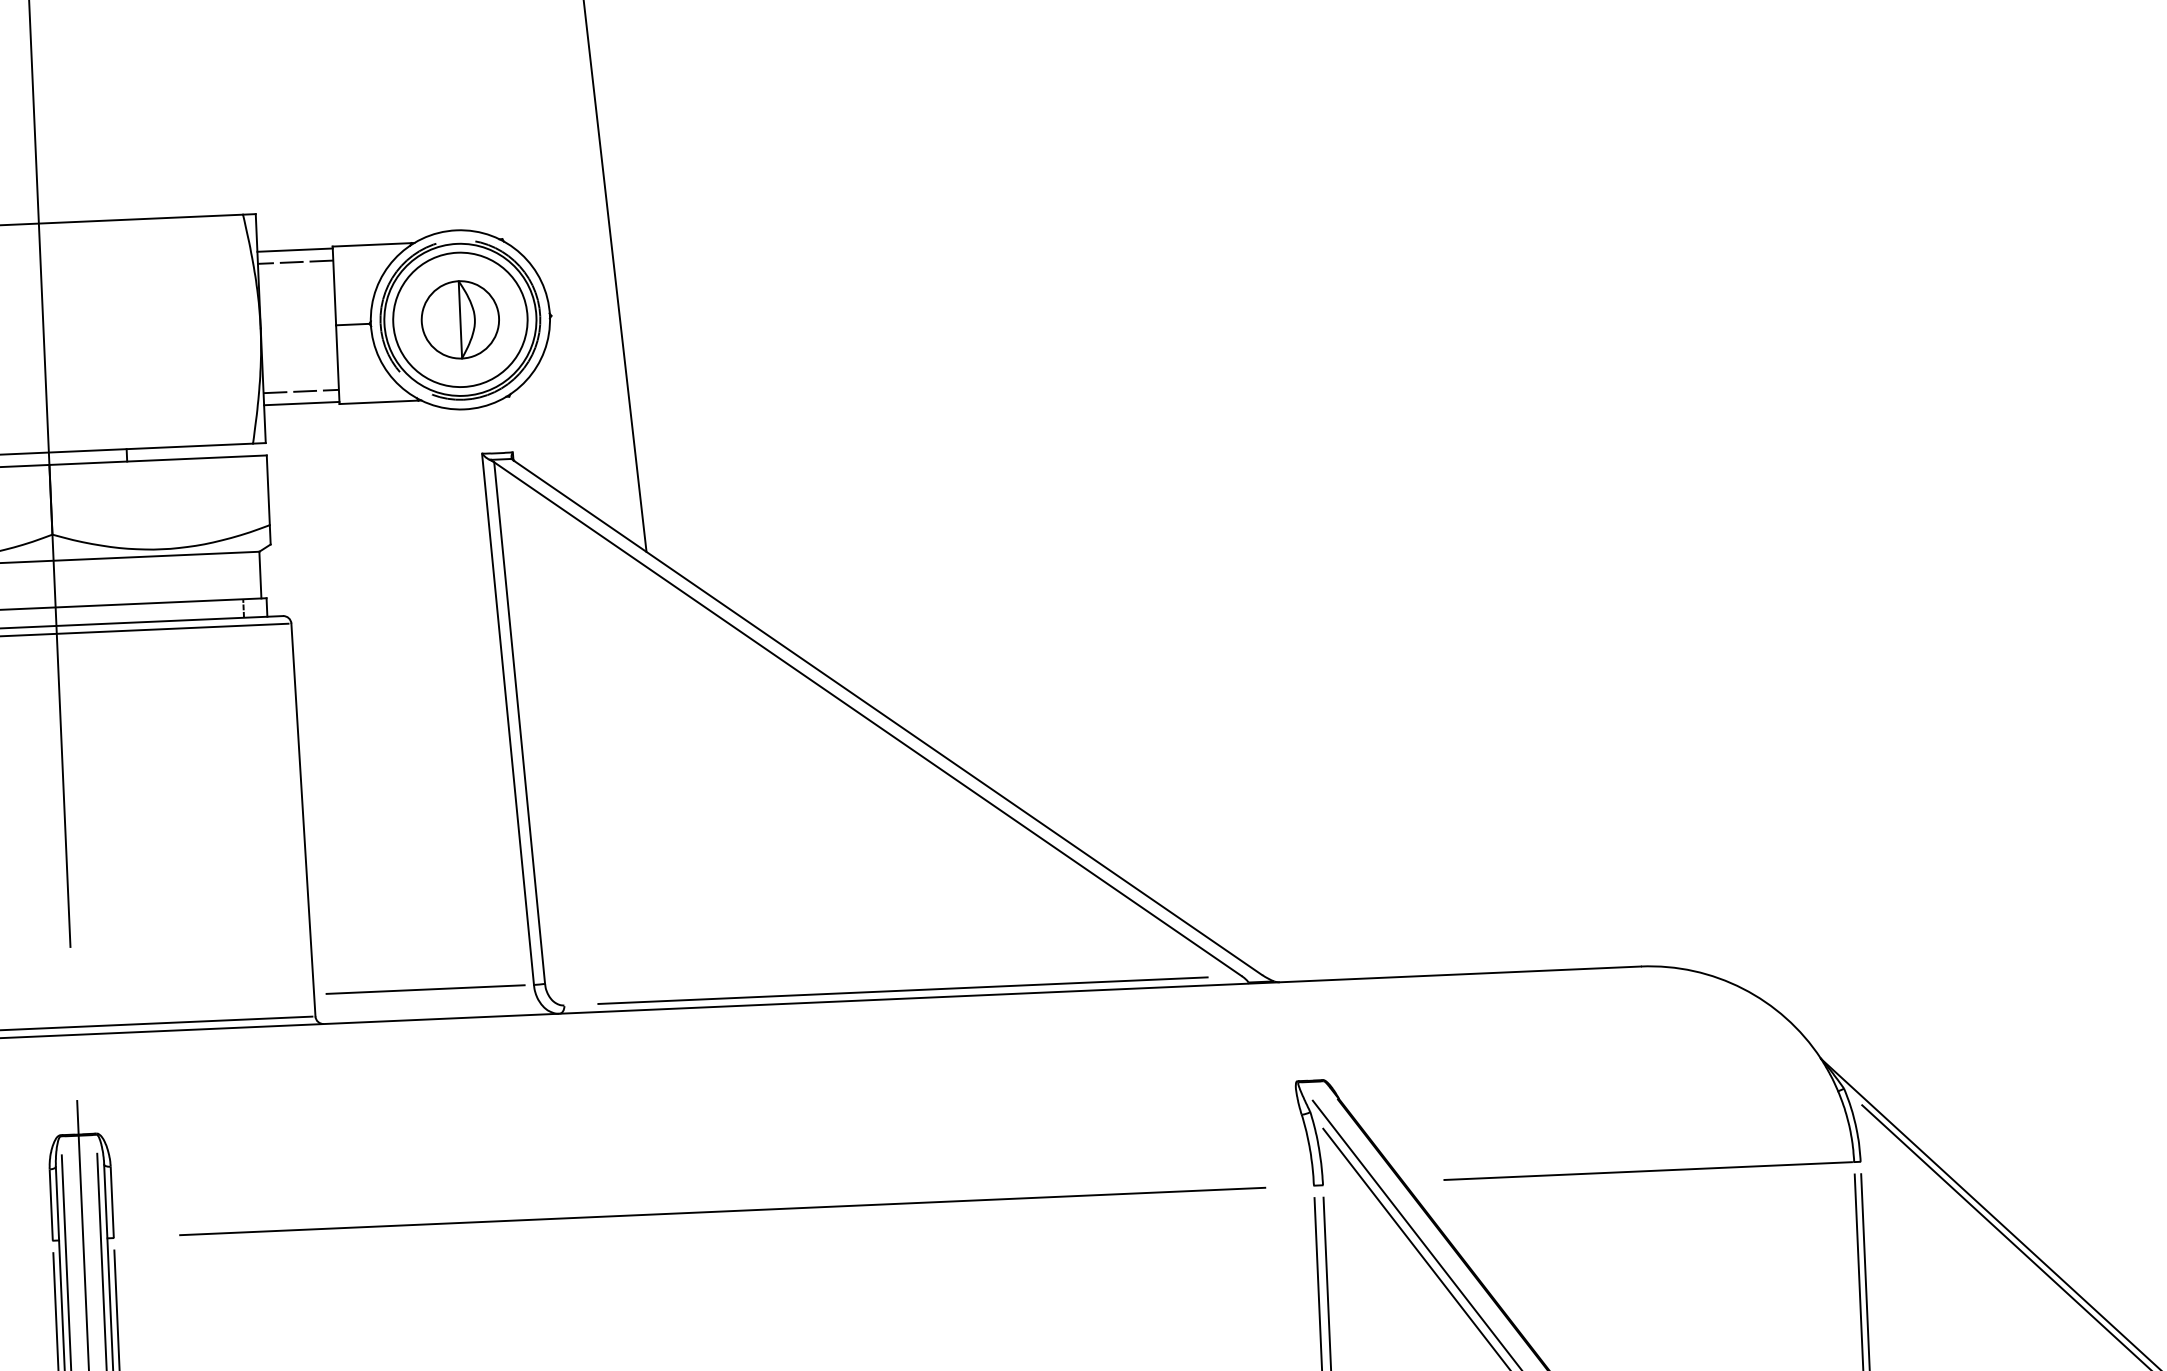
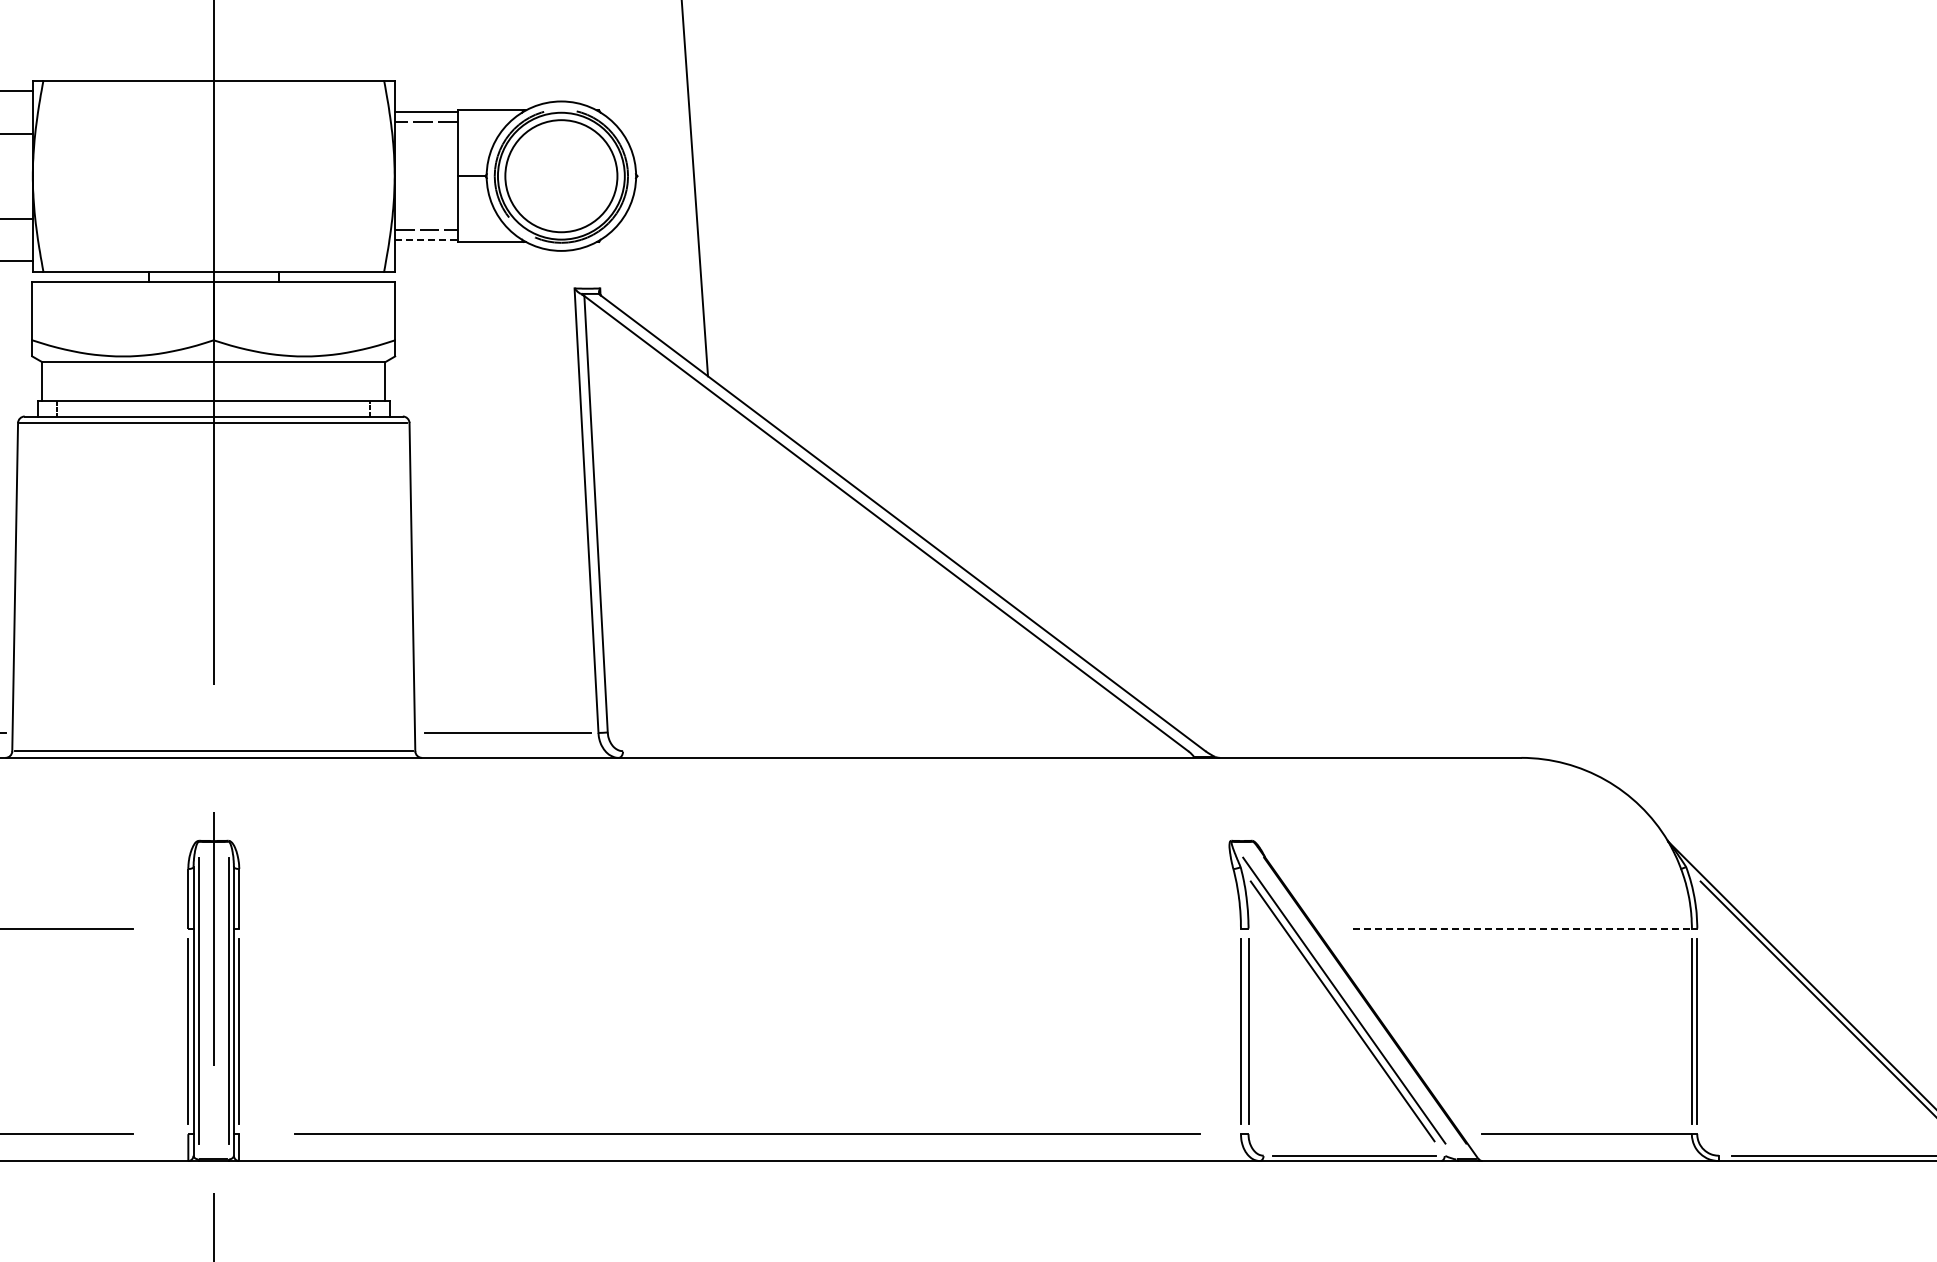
part: (460, 320) -> (561, 176), removed
line: (302, 403) -> (426, 240), solid -> dashed
line: (902, 991) -> (905, 751), removed
line: (1647, 1171) -> (1519, 928), solid -> dashed
line: (722, 1211) -> (747, 928), removed

